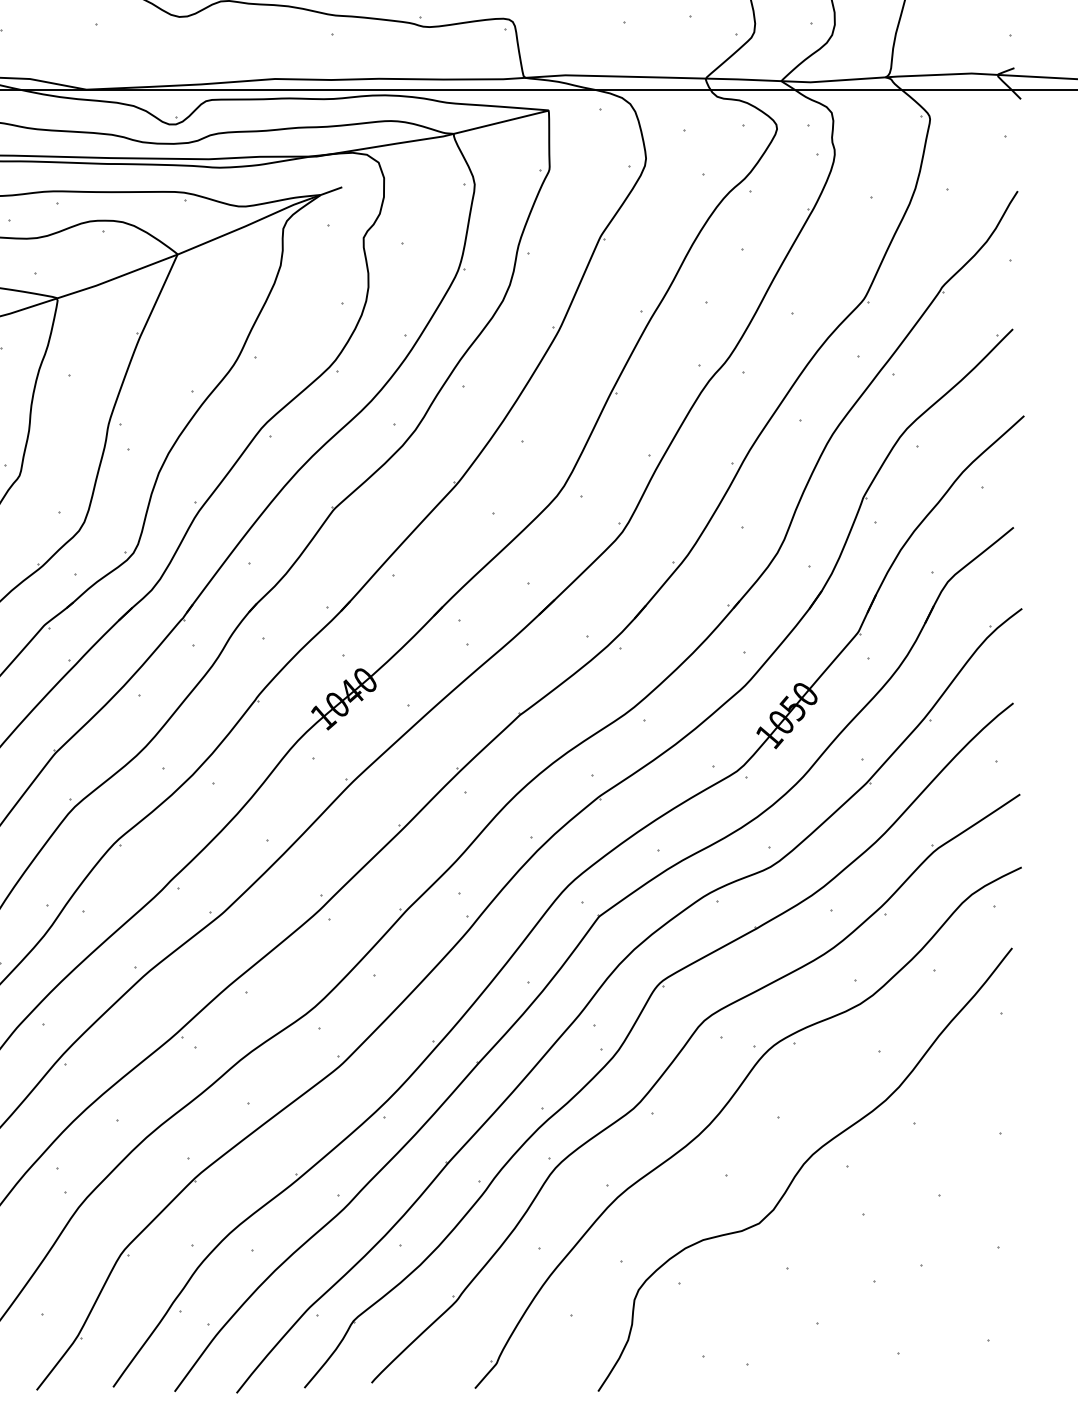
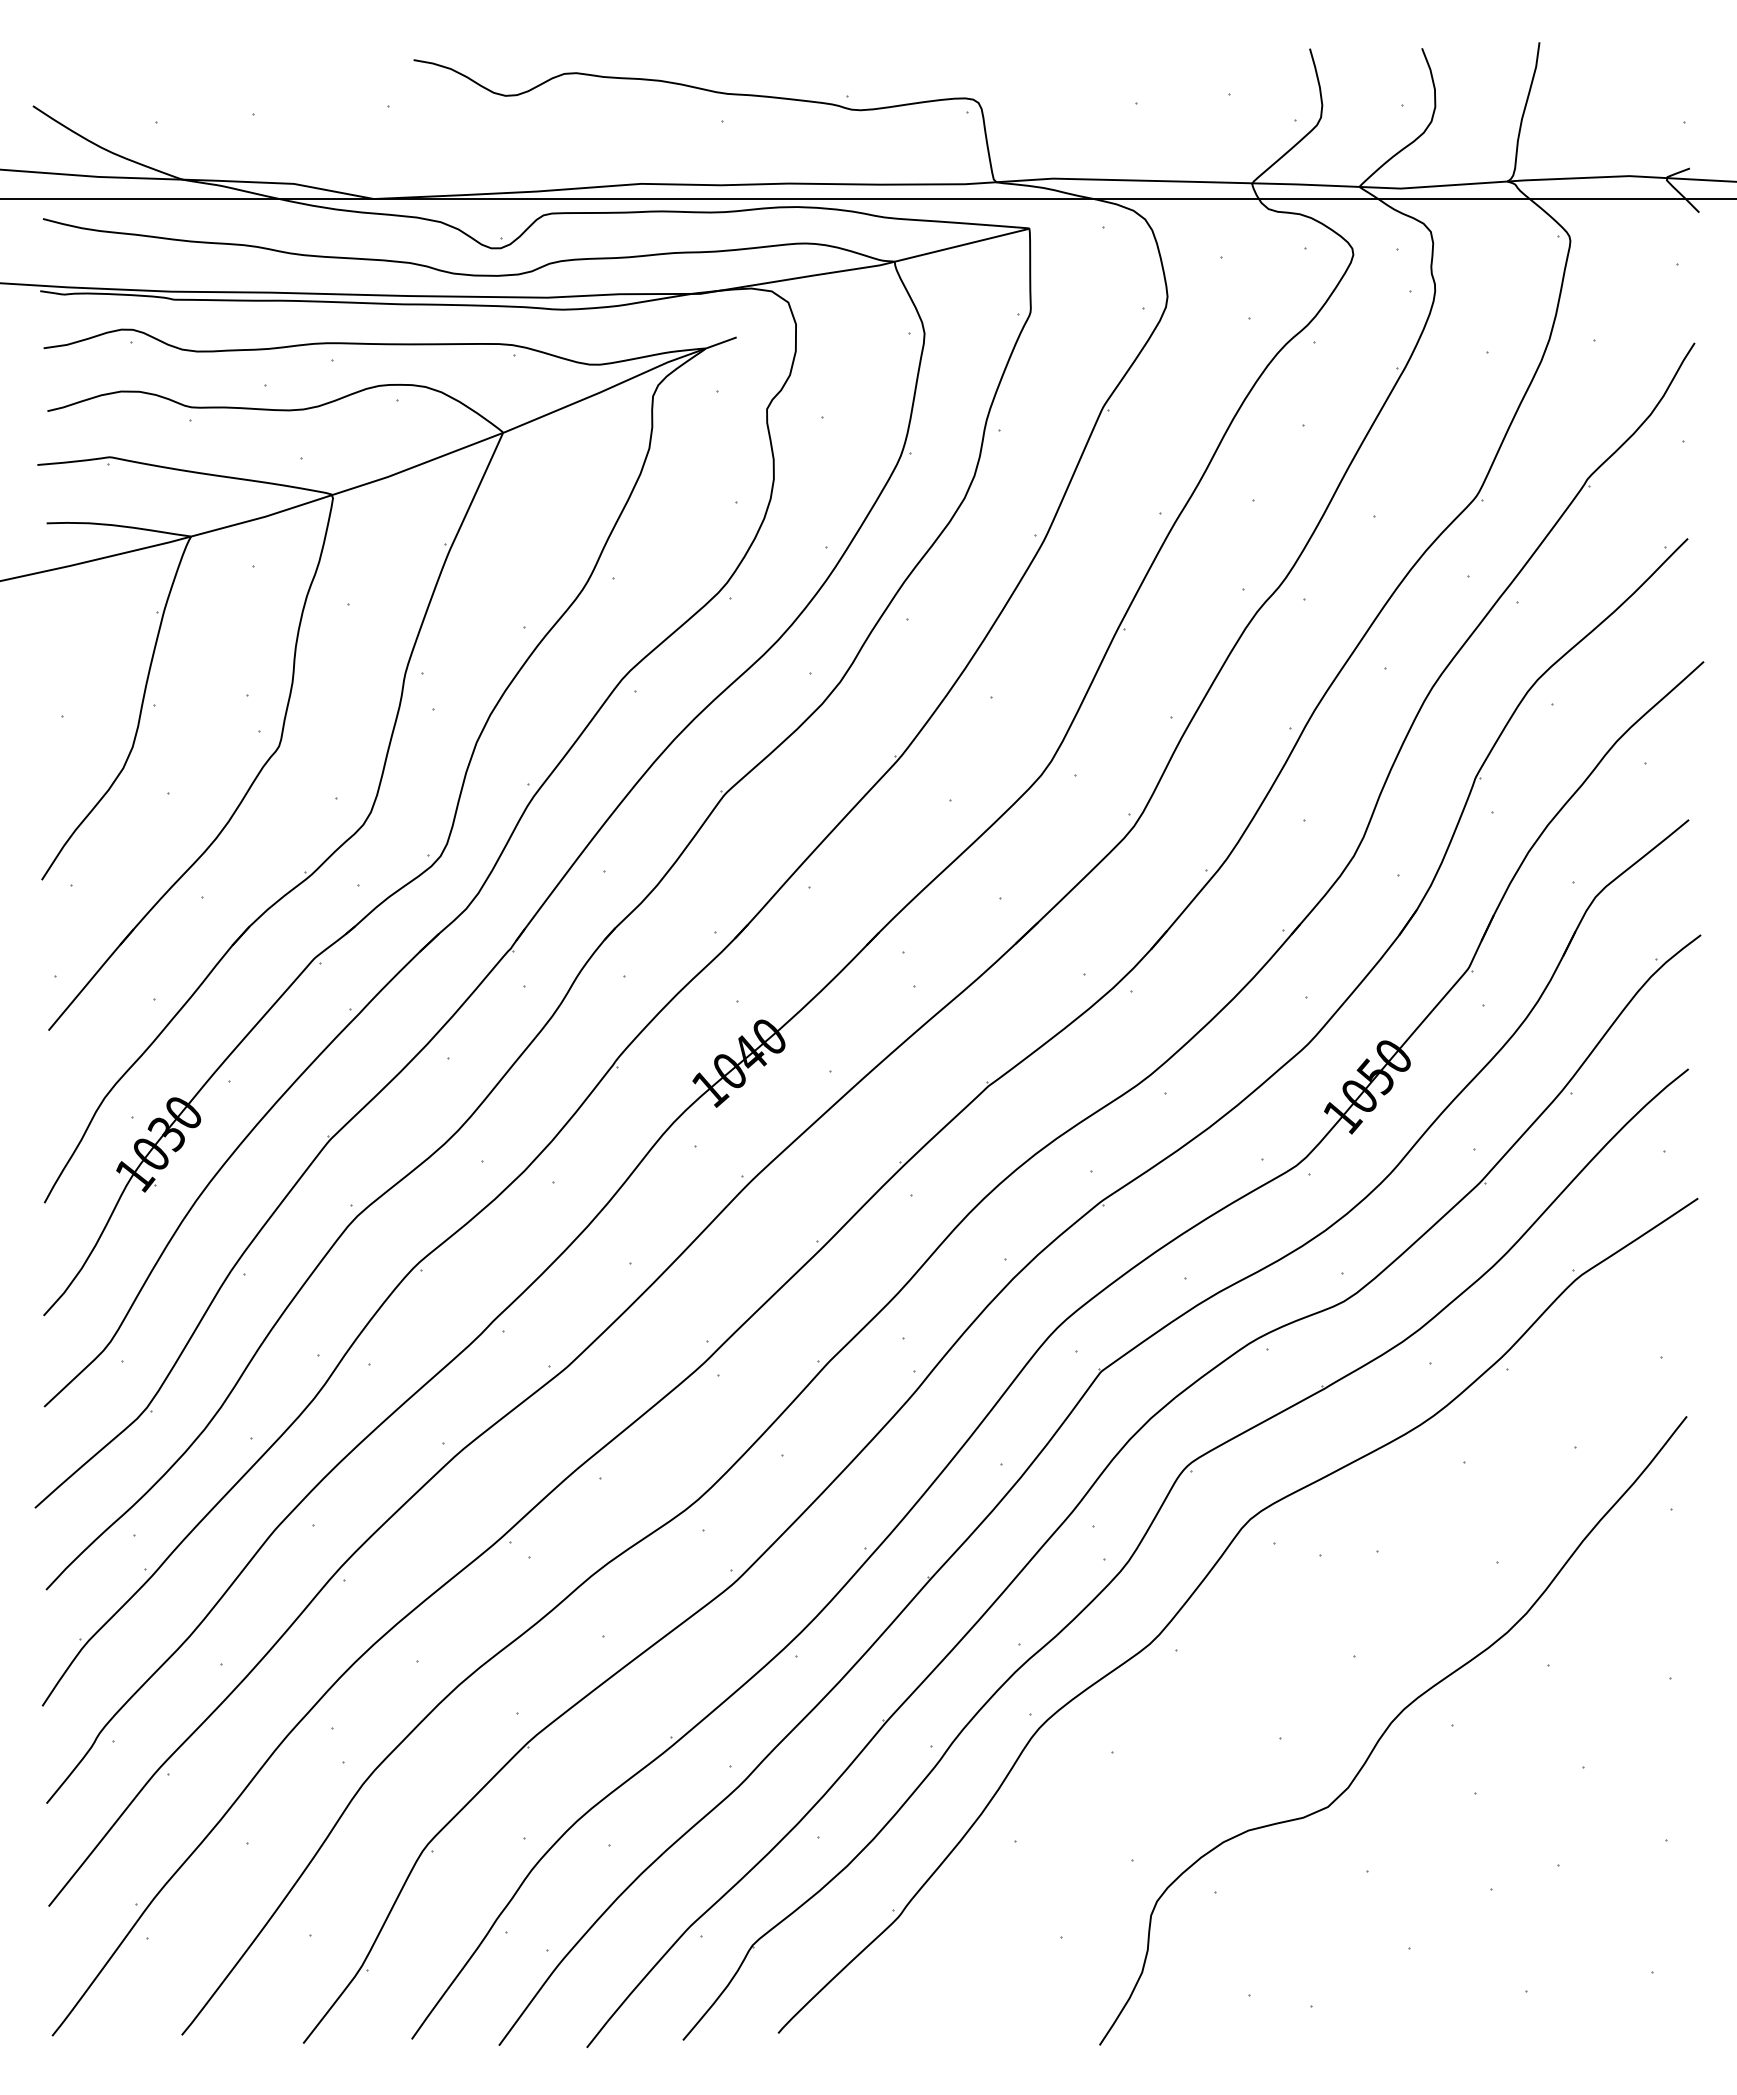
part: (723, 1109) -> (1277, 1645), removed

